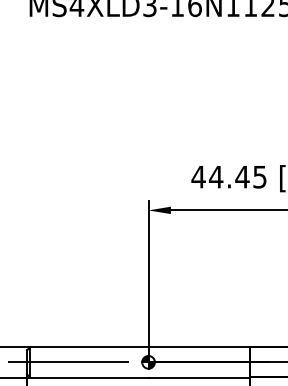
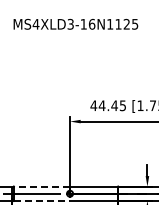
line: (88, 347) -> (41, 186), solid -> dashed
line: (90, 376) -> (42, 200), solid -> dashed

